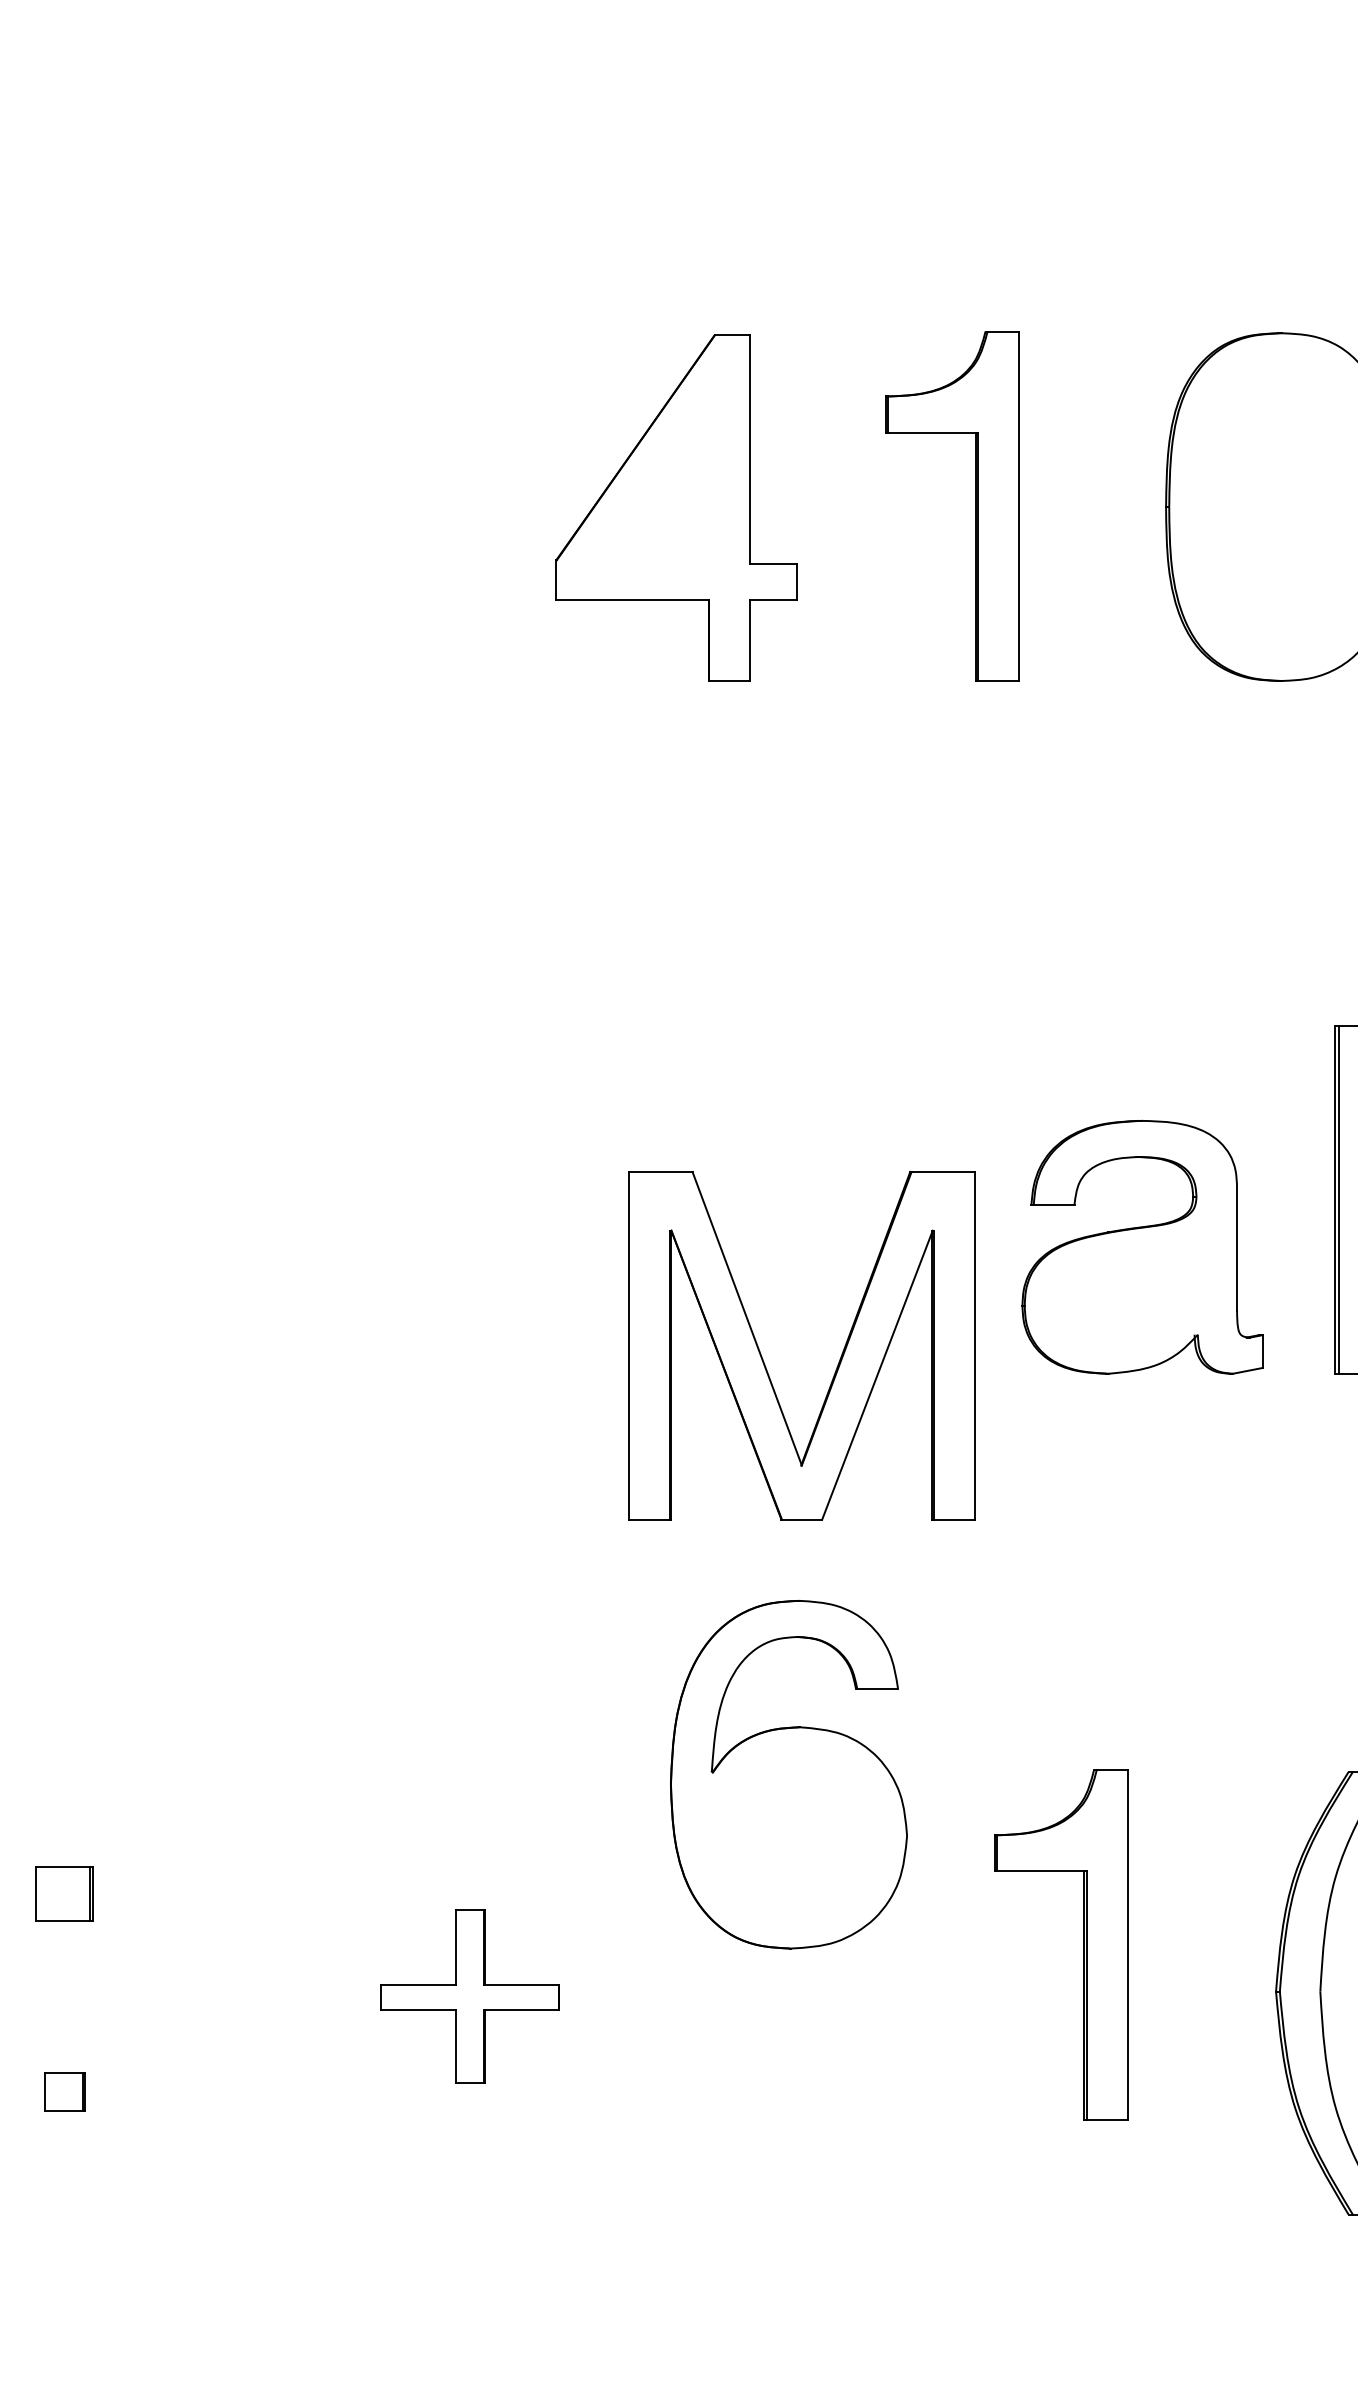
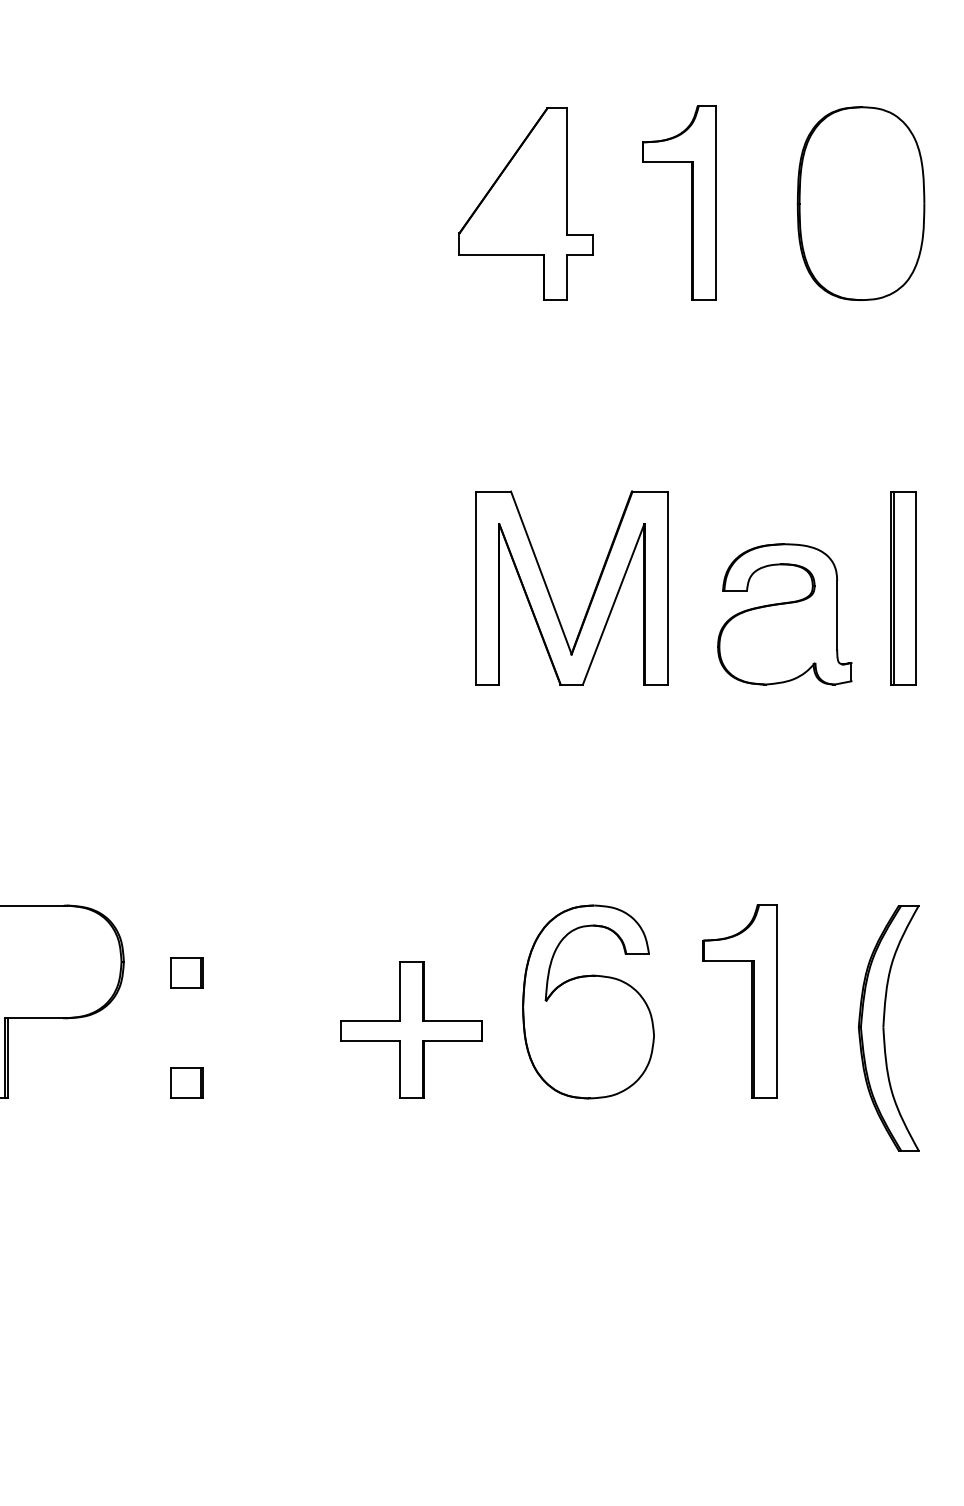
part: (765, 1361) -> (551, 596), moved
part: (788, 1773) -> (588, 1001), moved
part: (469, 1995) -> (411, 1029), size x1.43
part: (64, 2090) -> (186, 1082), size x1.43

